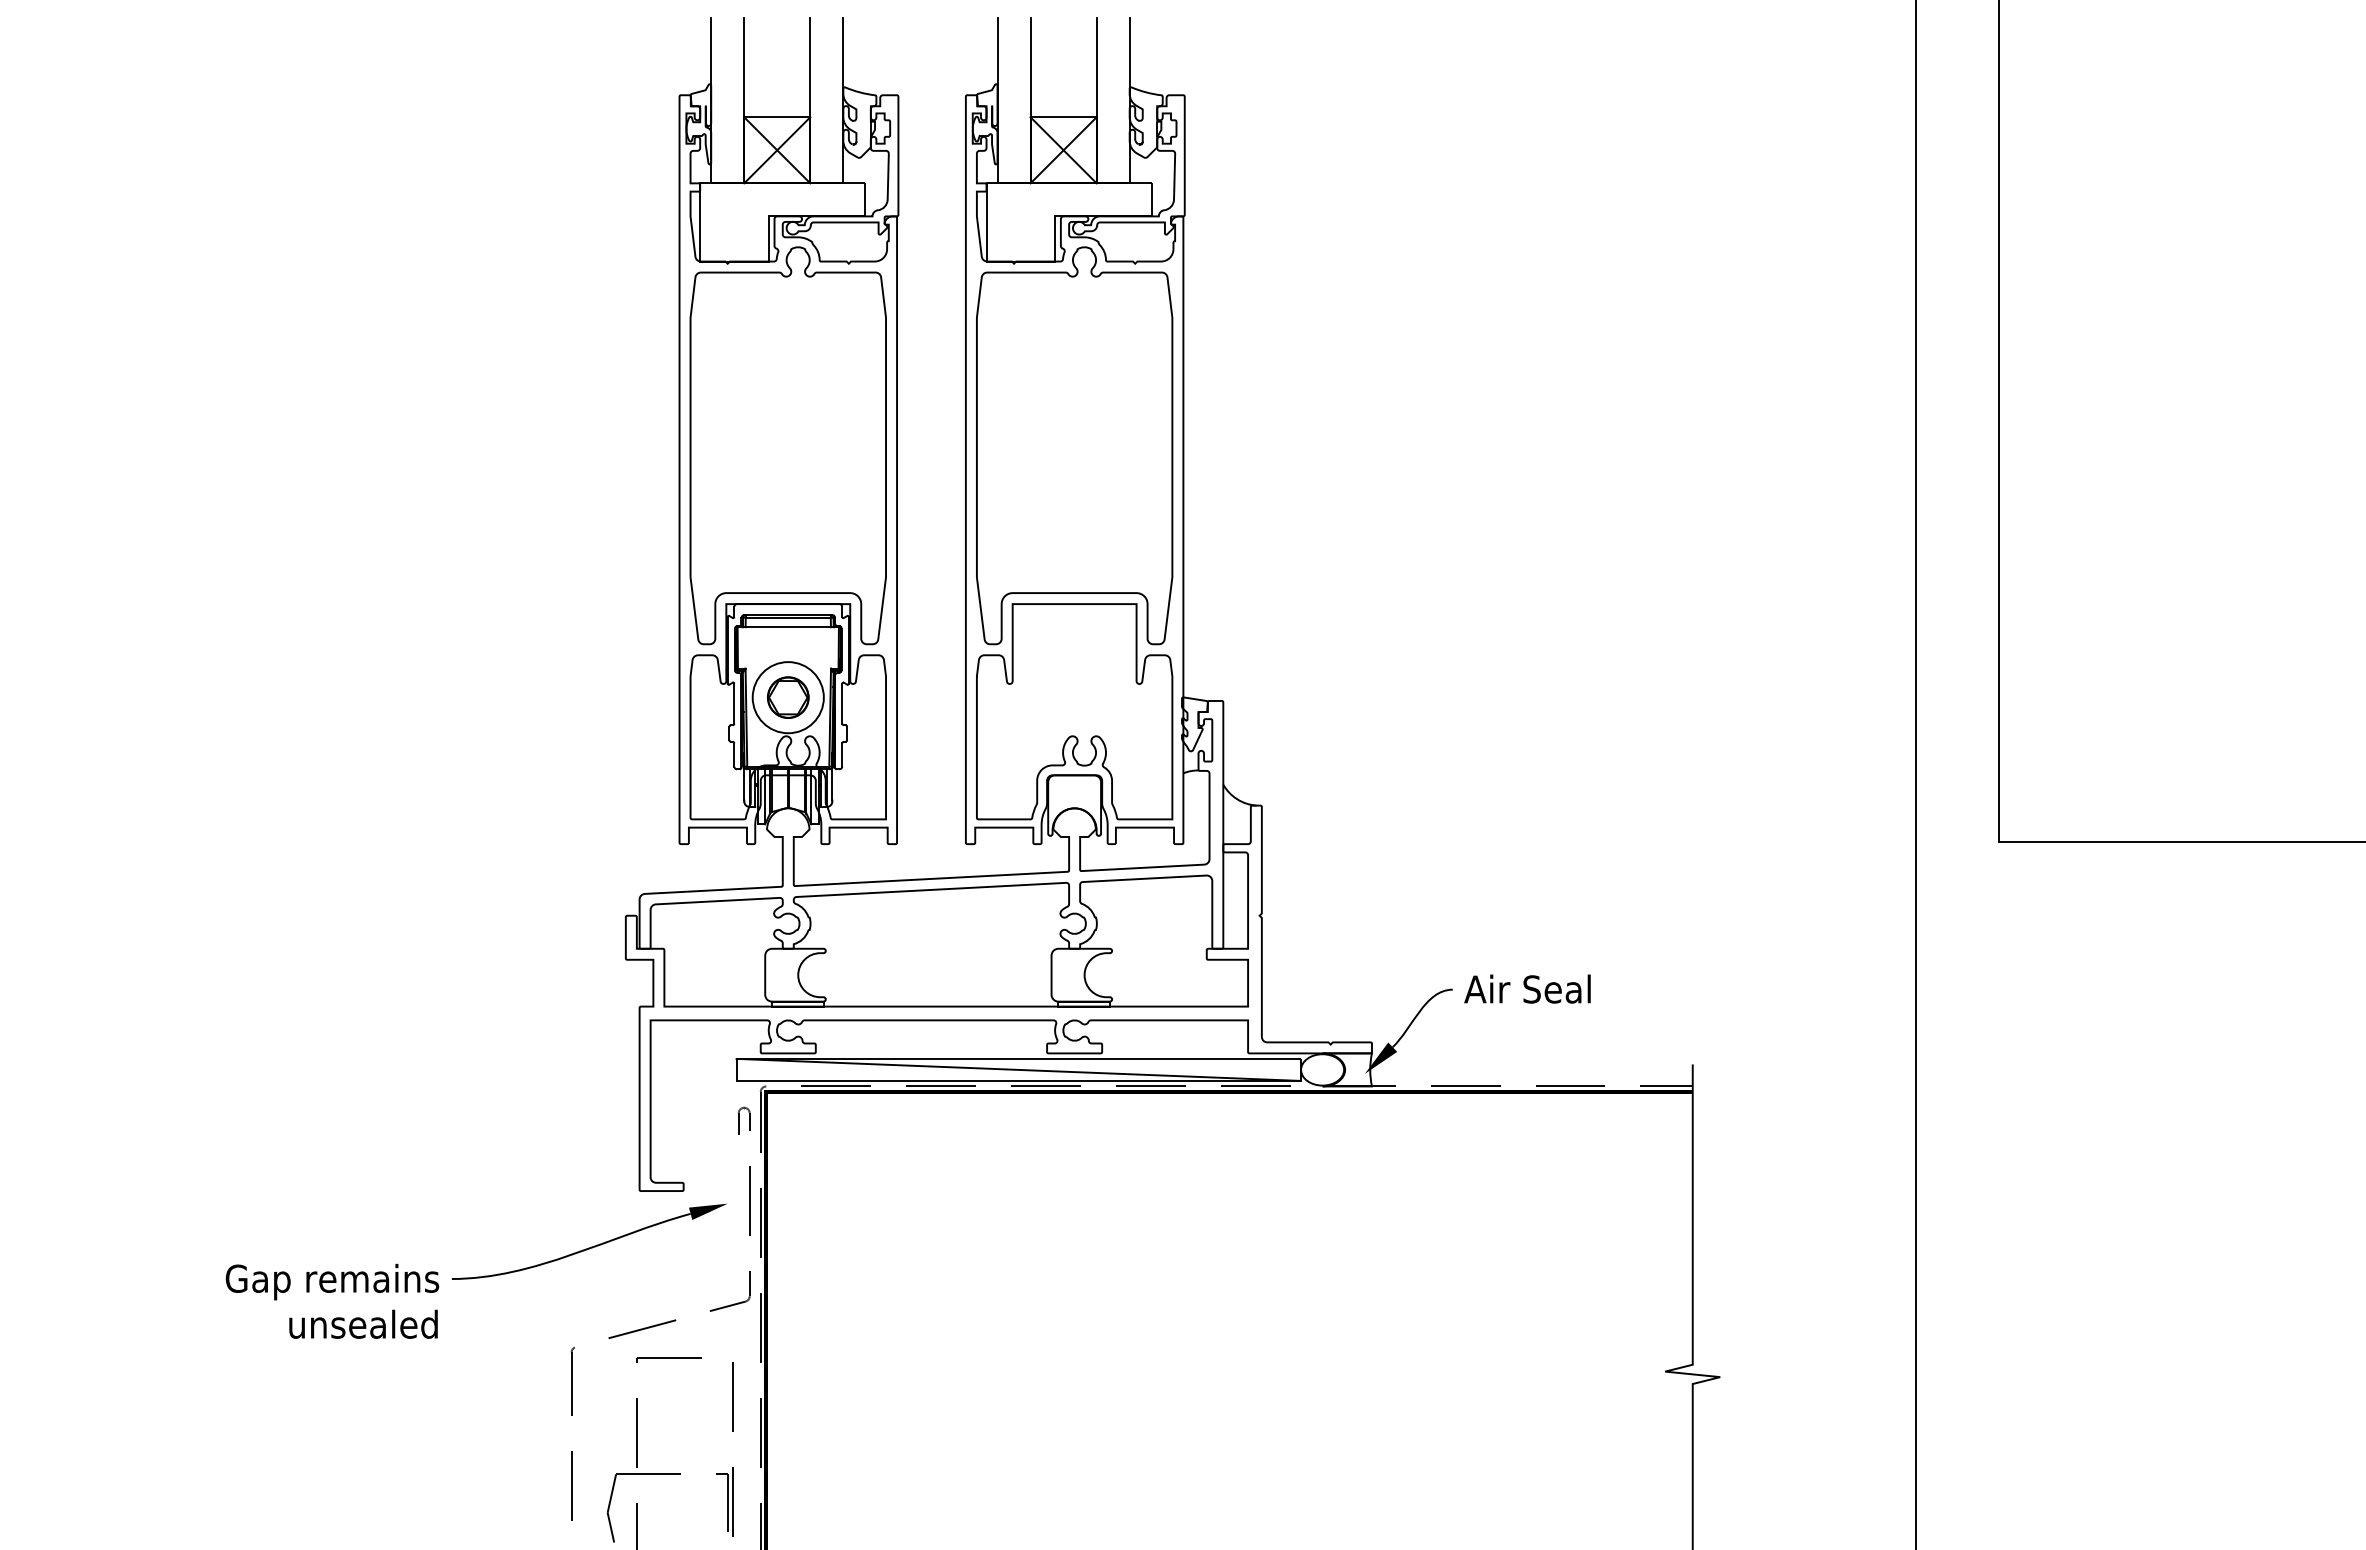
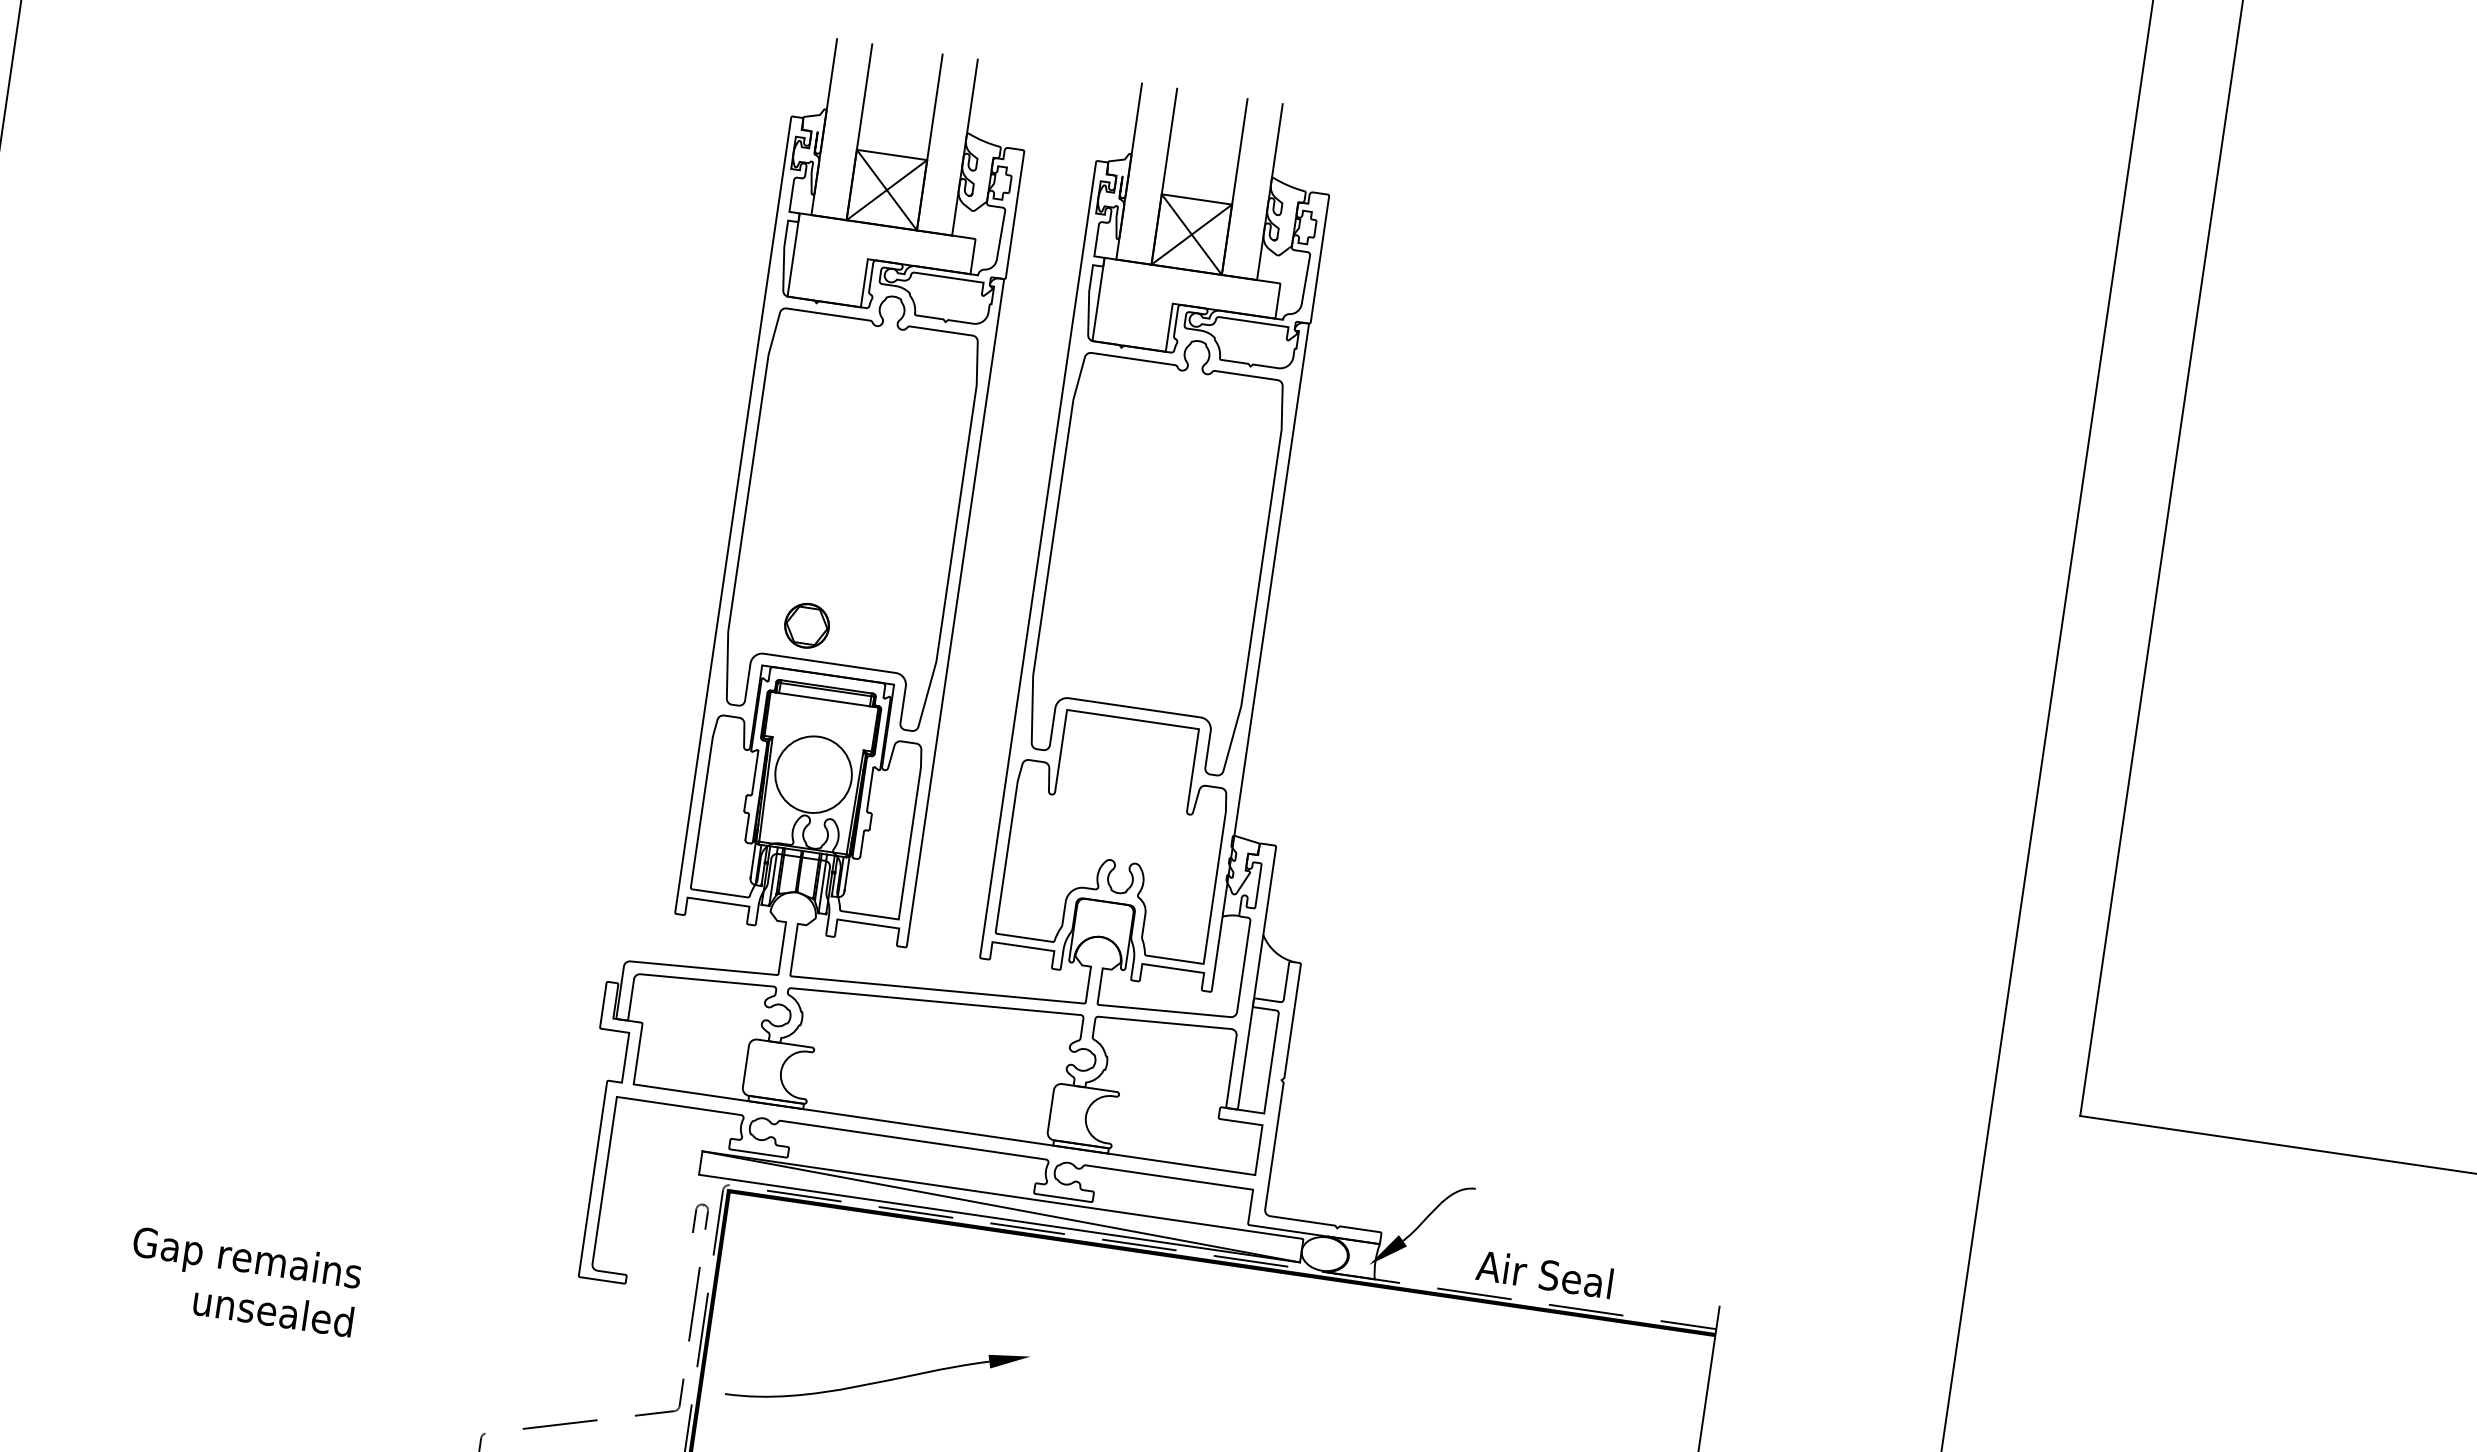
part: (788, 697) -> (807, 625), moved
text: (1527, 988) -> (1544, 1273), moved
part: (589, 1241) -> (877, 1375), moved
text: (332, 1300) -> (244, 1280), moved

